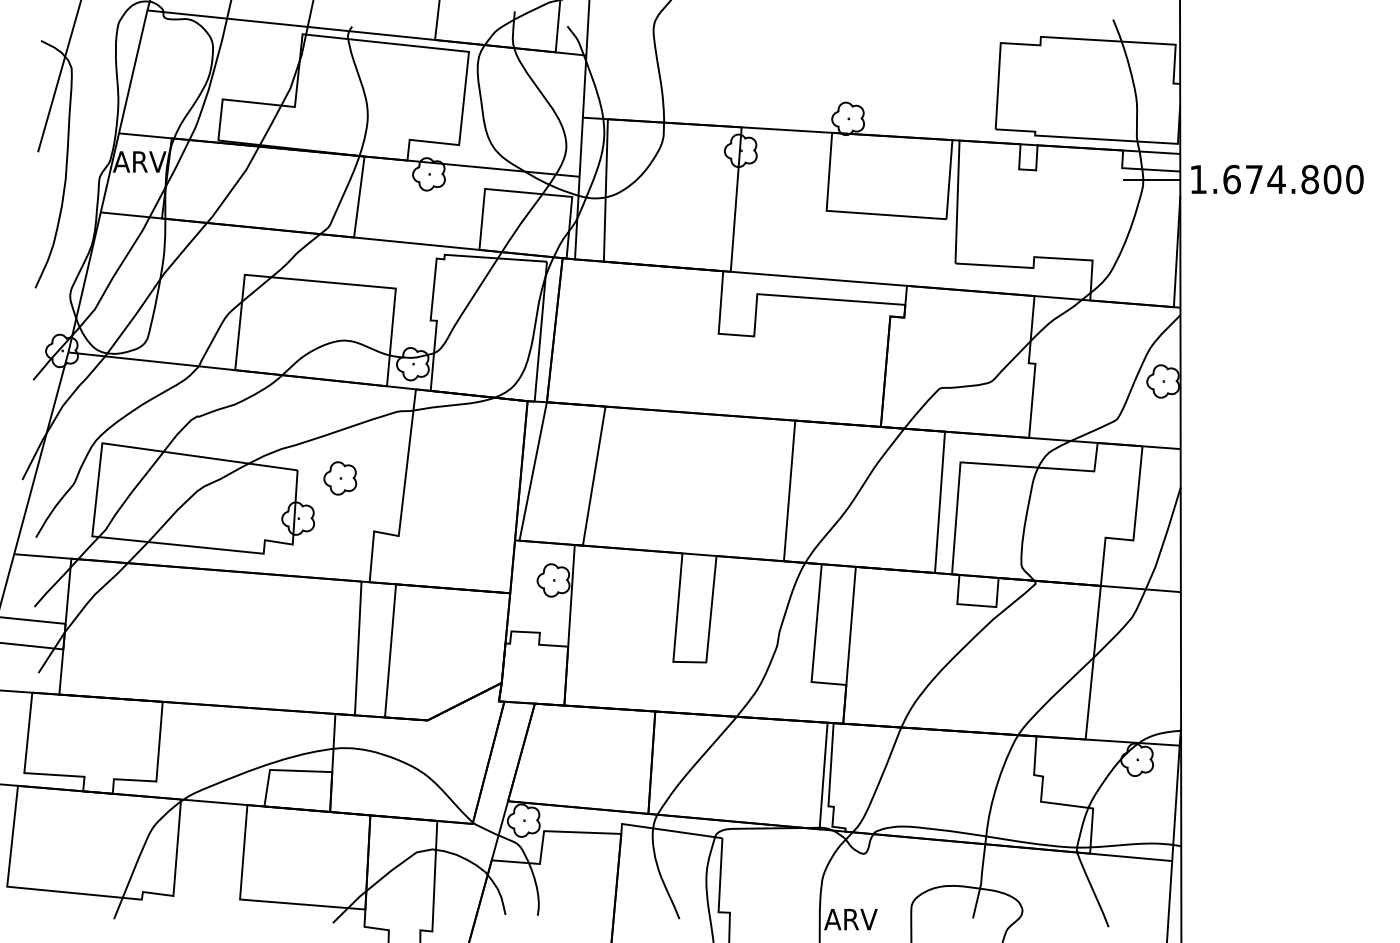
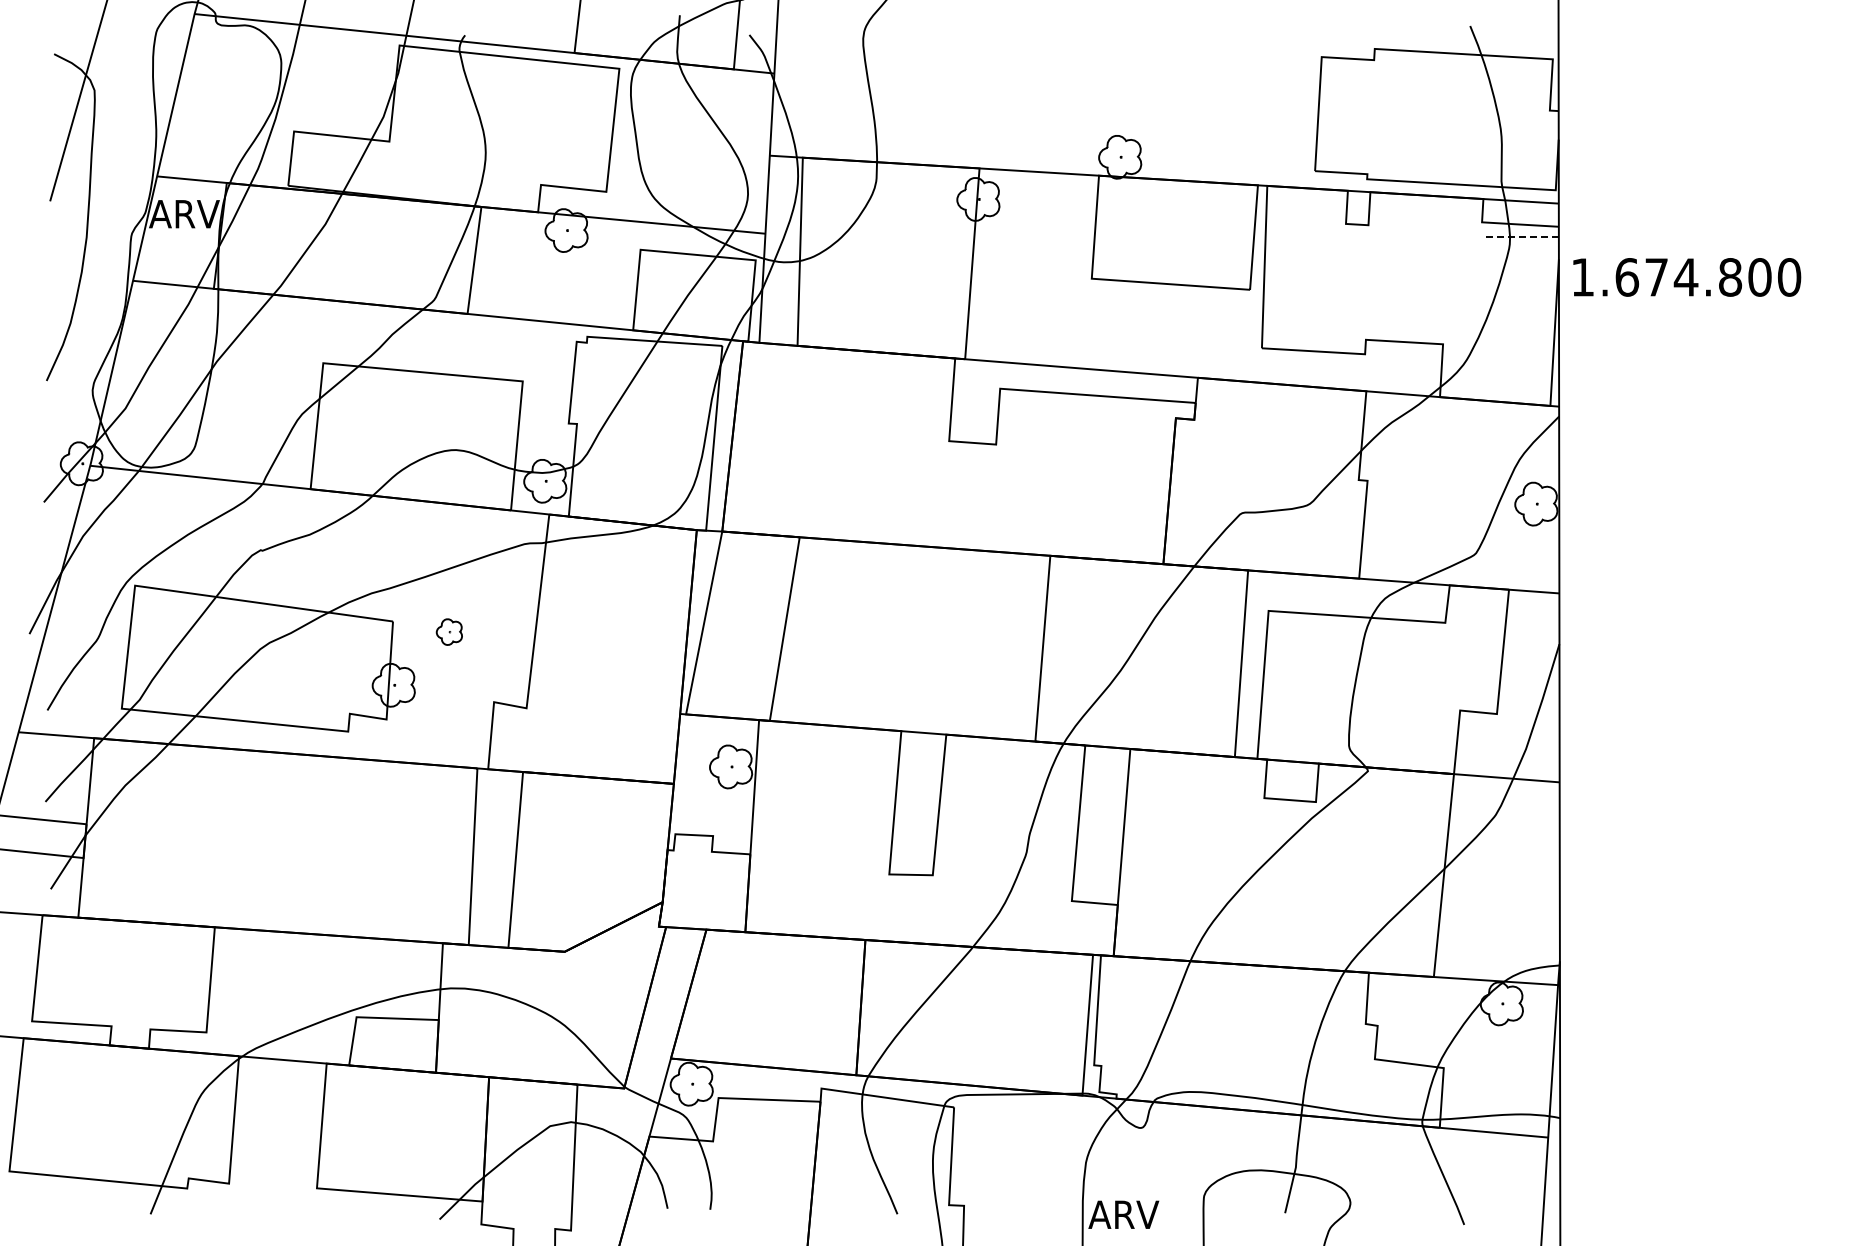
line: (1151, 179) -> (1521, 237), solid -> dashed
text: (1277, 179) -> (1687, 277), moved
part: (340, 477) -> (449, 631), size x0.6

